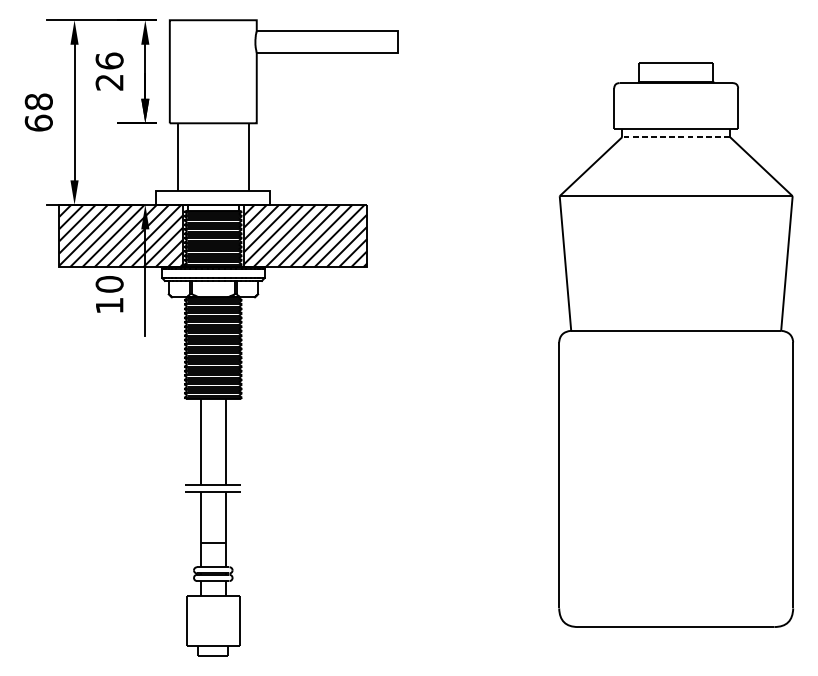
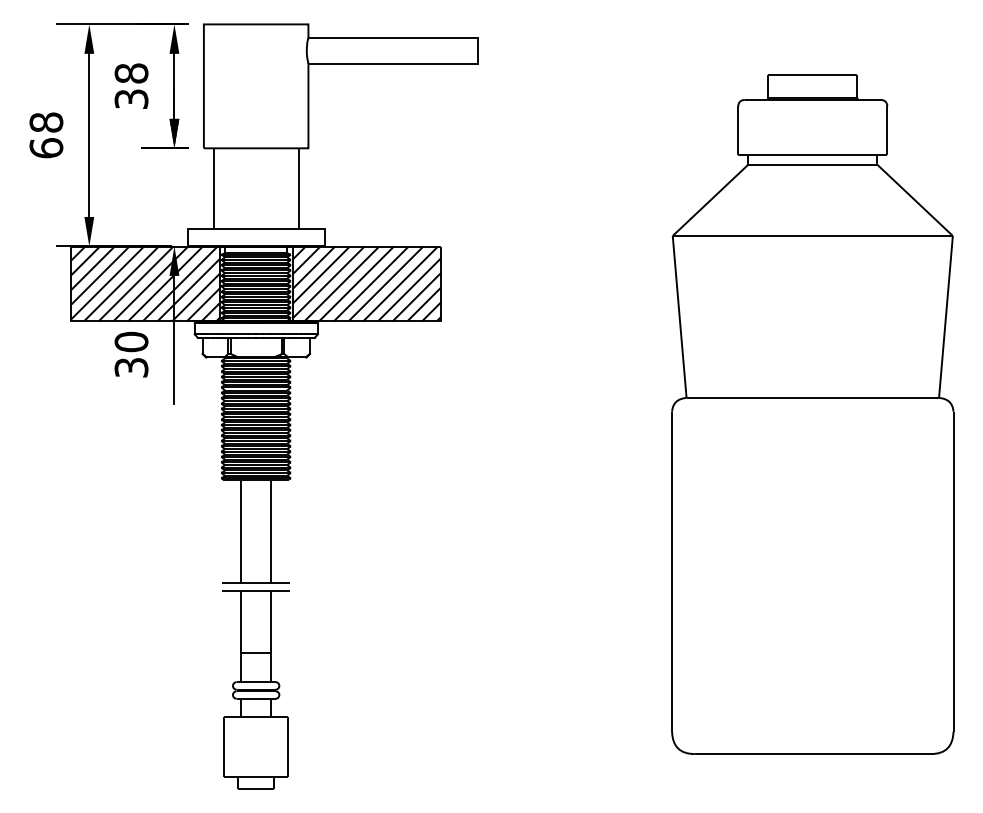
text: (109, 71) -> (131, 86), 26 -> 38
line: (675, 136) -> (812, 164), dashed -> solid
text: (109, 305) -> (131, 367), 10 -> 30

